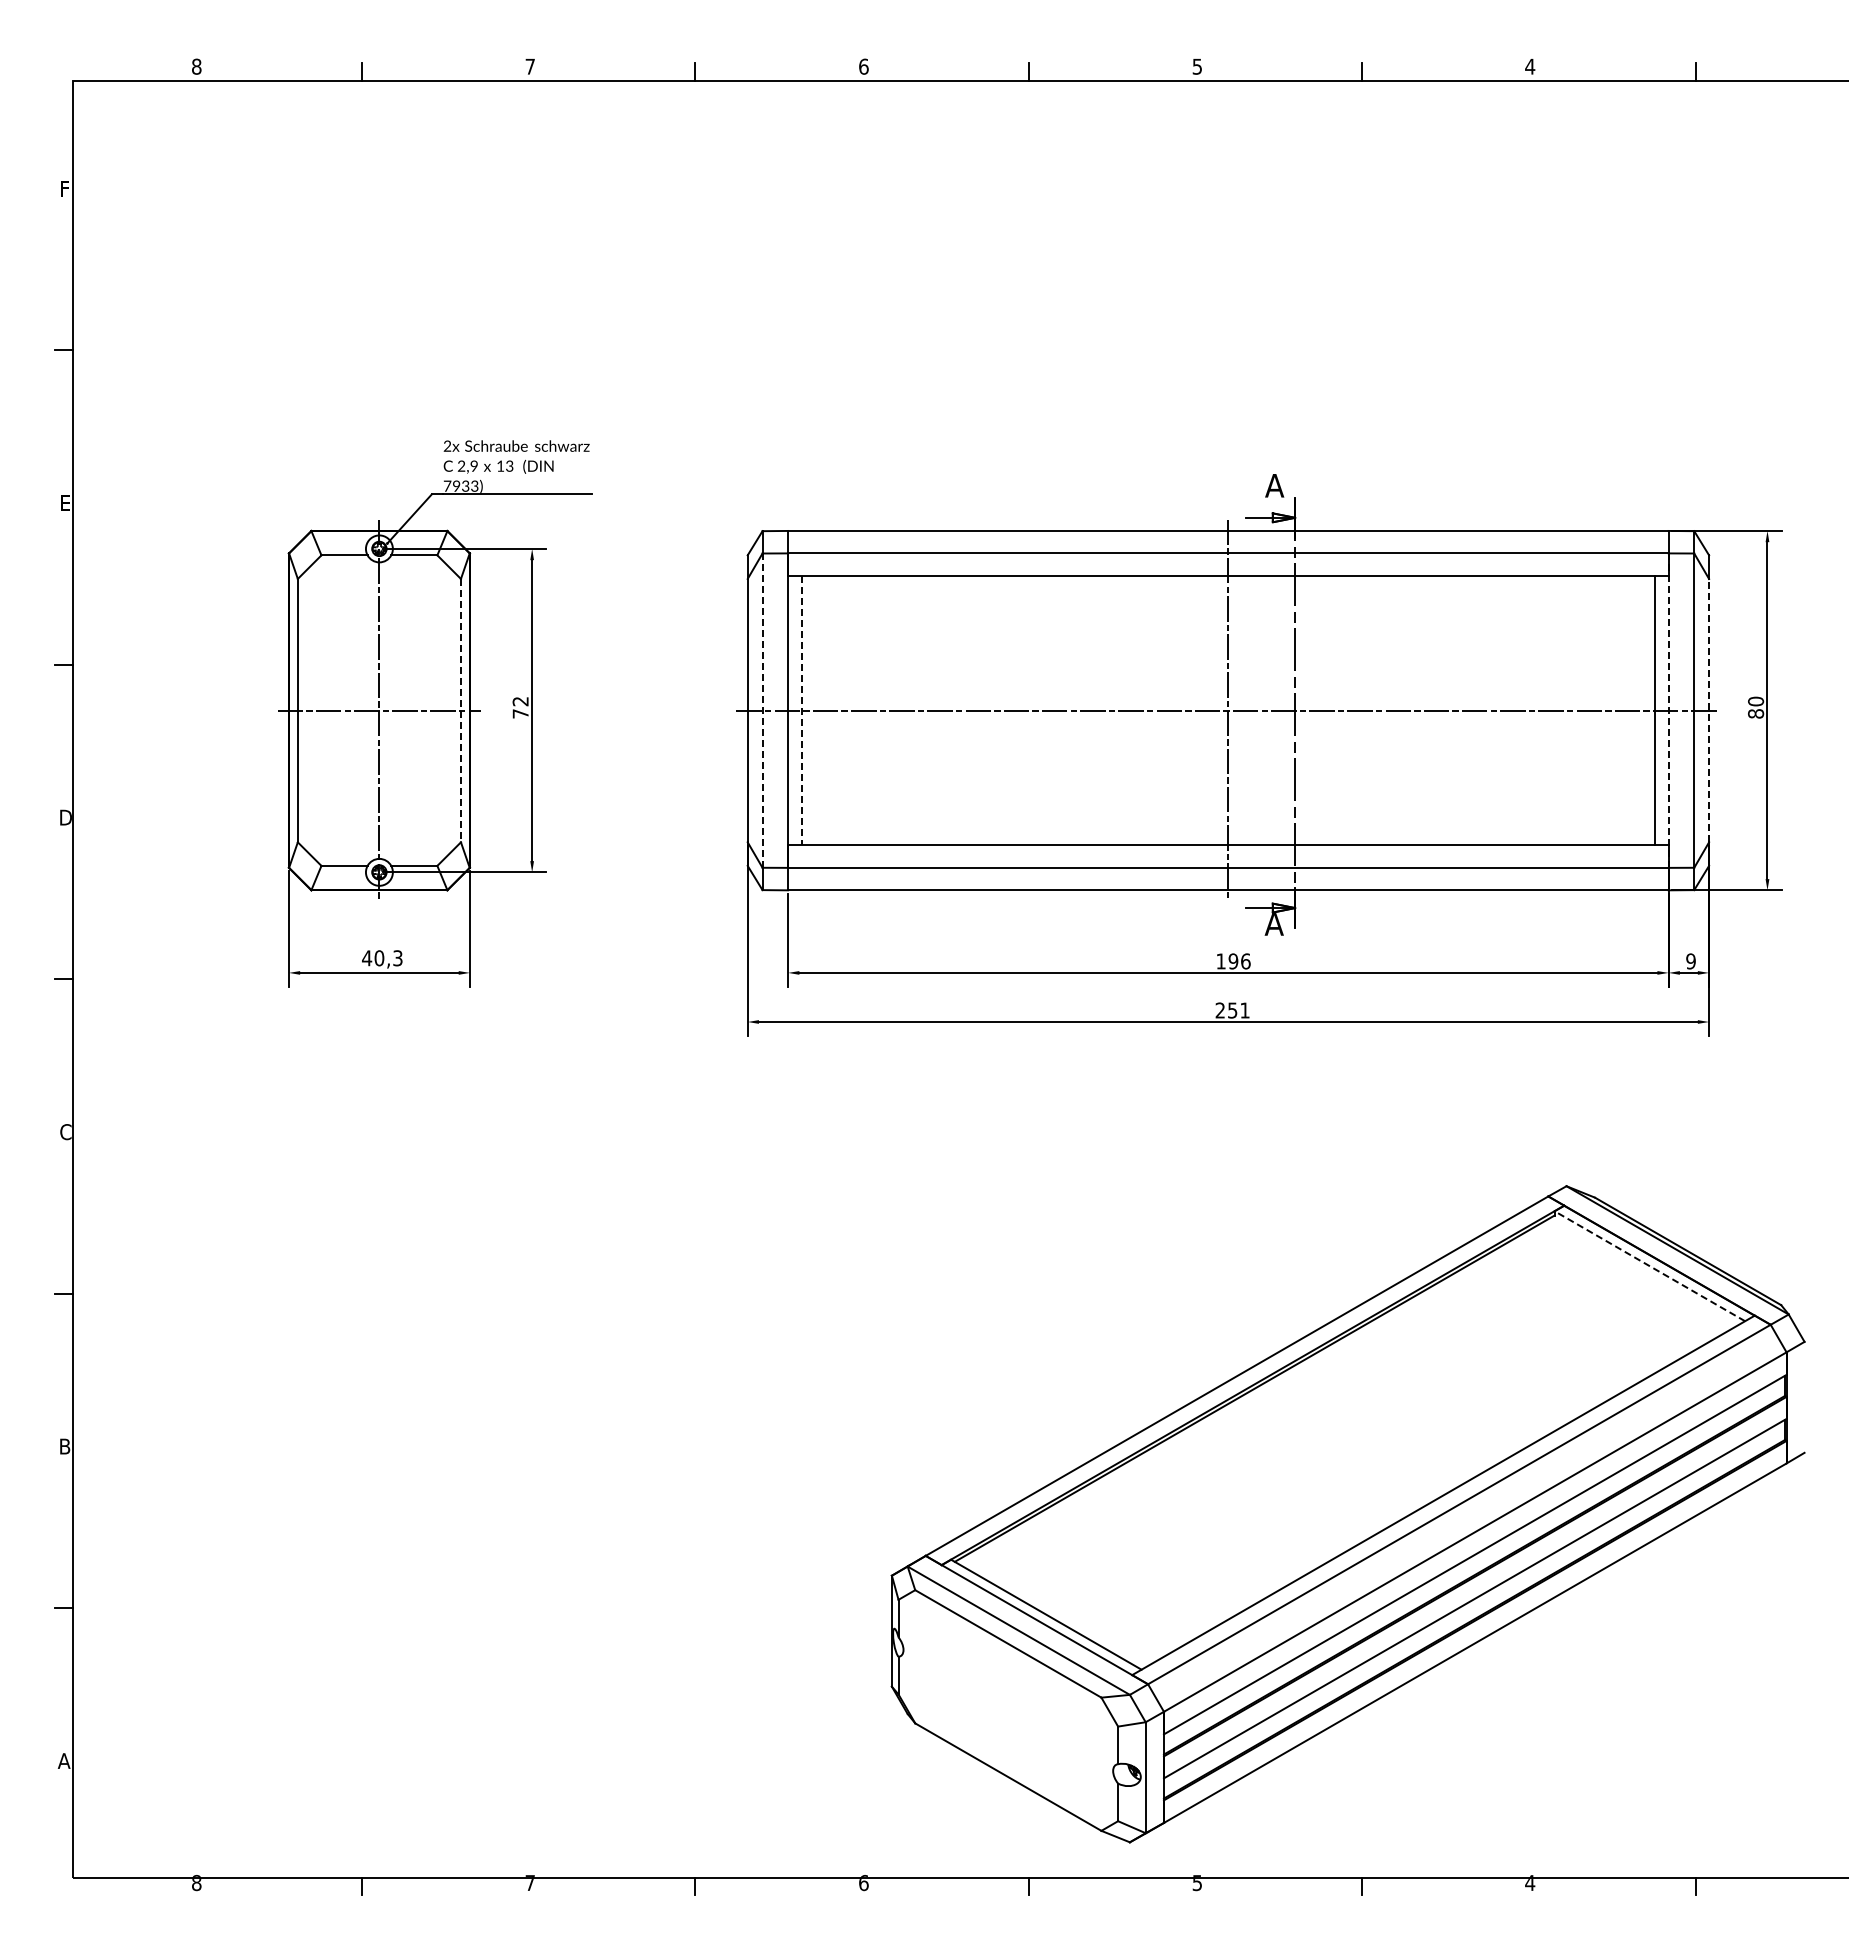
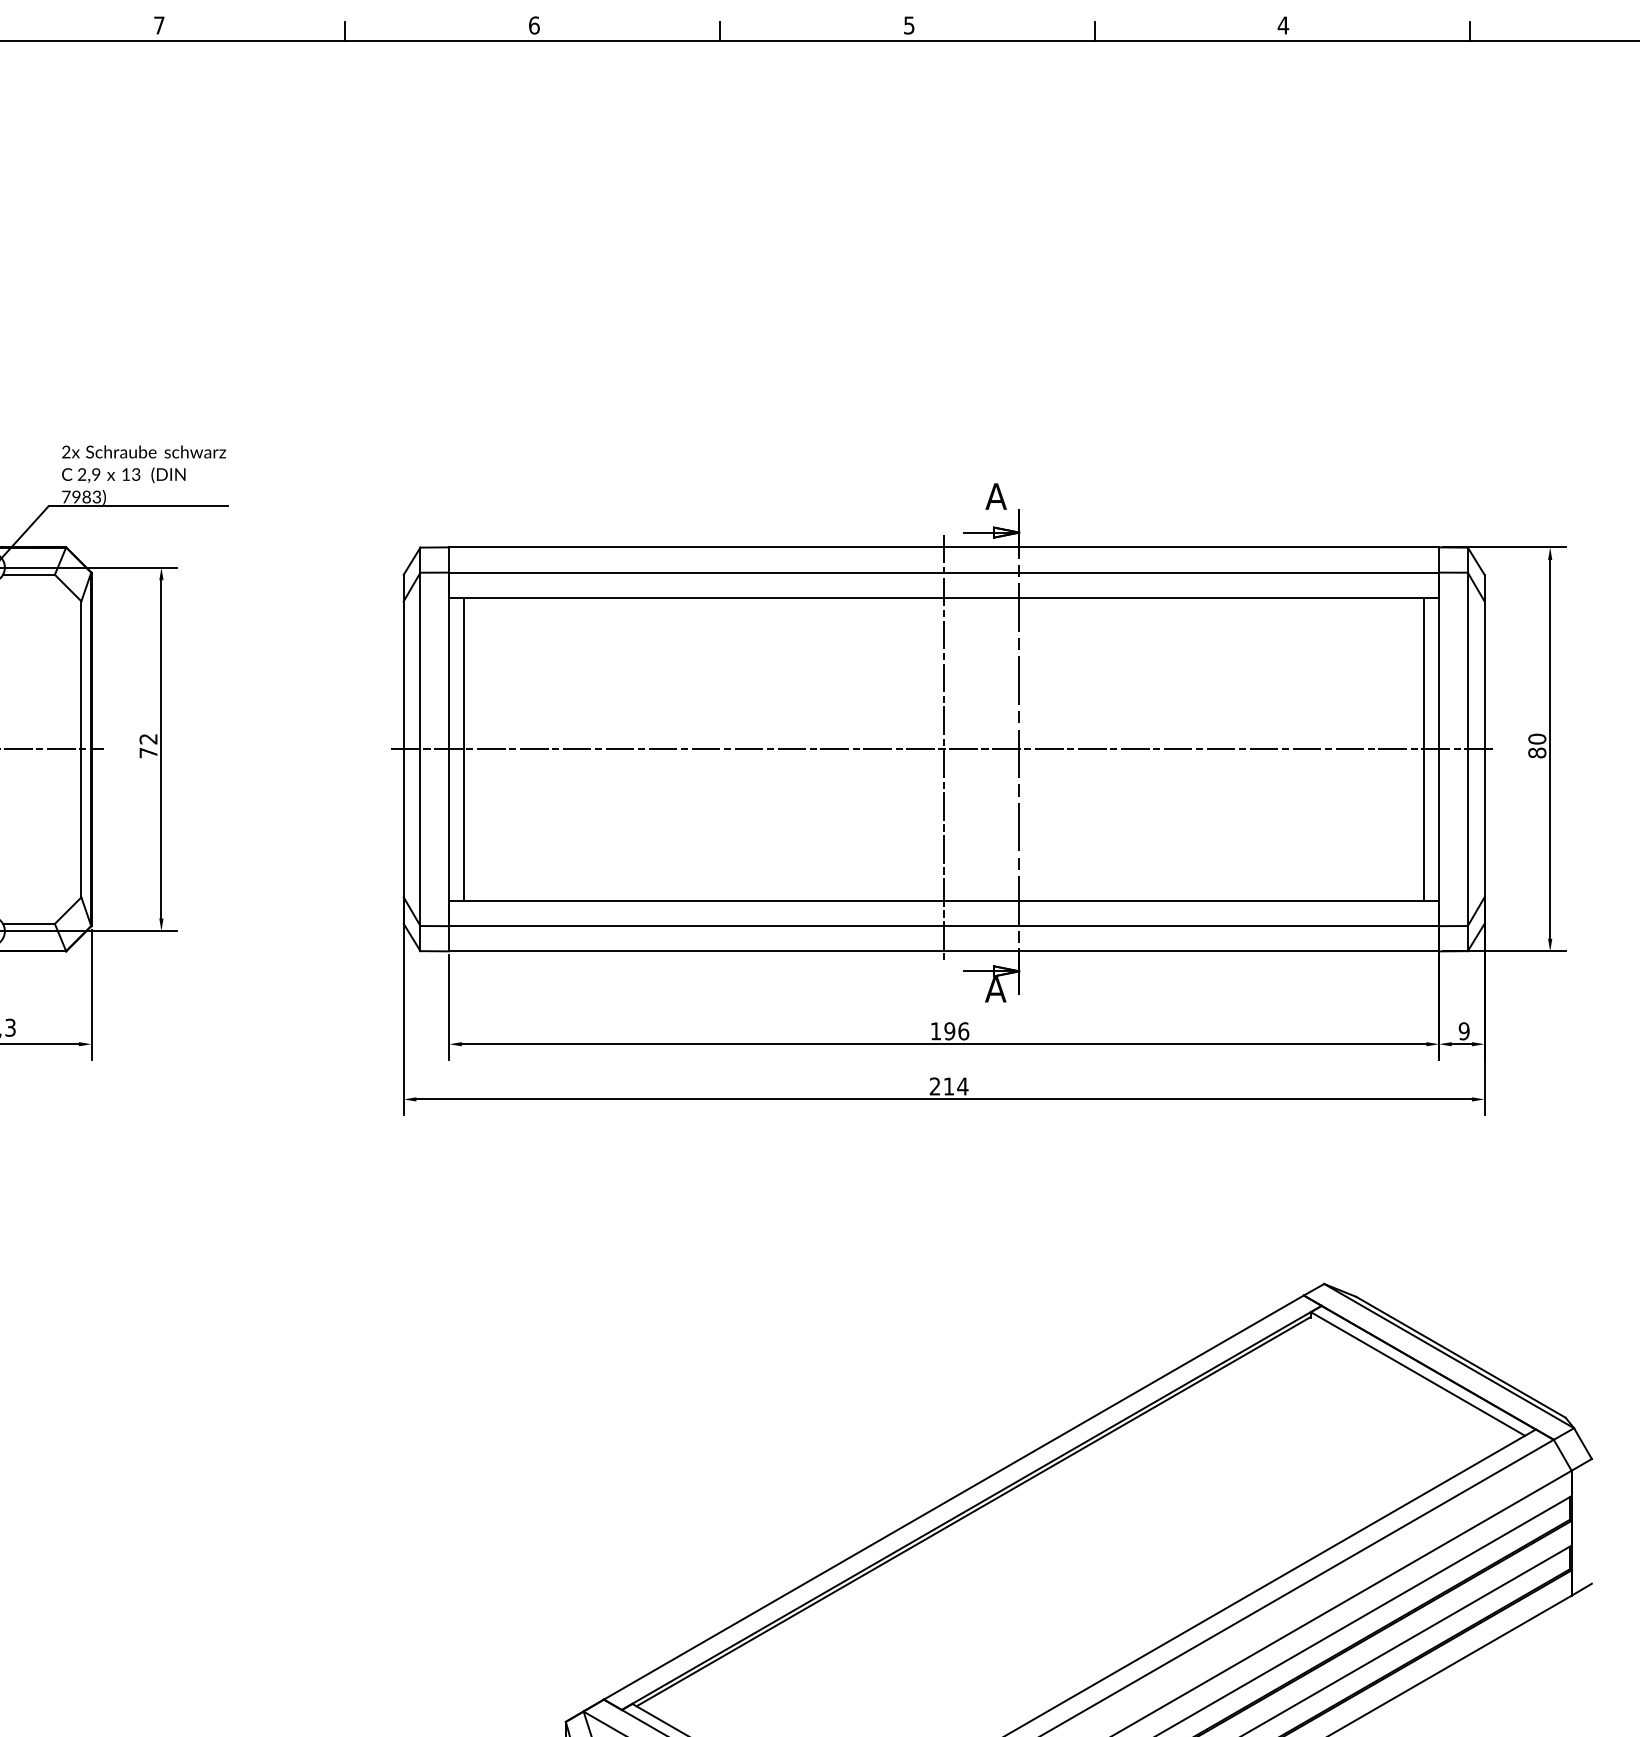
text: (465, 485) -> (86, 496), 7933) -> 7983)
line: (460, 710) -> (80, 749), dashed -> solid
line: (762, 710) -> (420, 749), dashed -> solid
line: (801, 710) -> (464, 749), dashed -> solid
line: (1709, 710) -> (1485, 749), dashed -> solid
line: (1668, 711) -> (1438, 750), dashed -> solid
text: (1239, 1010) -> (956, 1086), 251 -> 214
line: (1649, 1266) -> (1417, 1374), dashed -> solid

